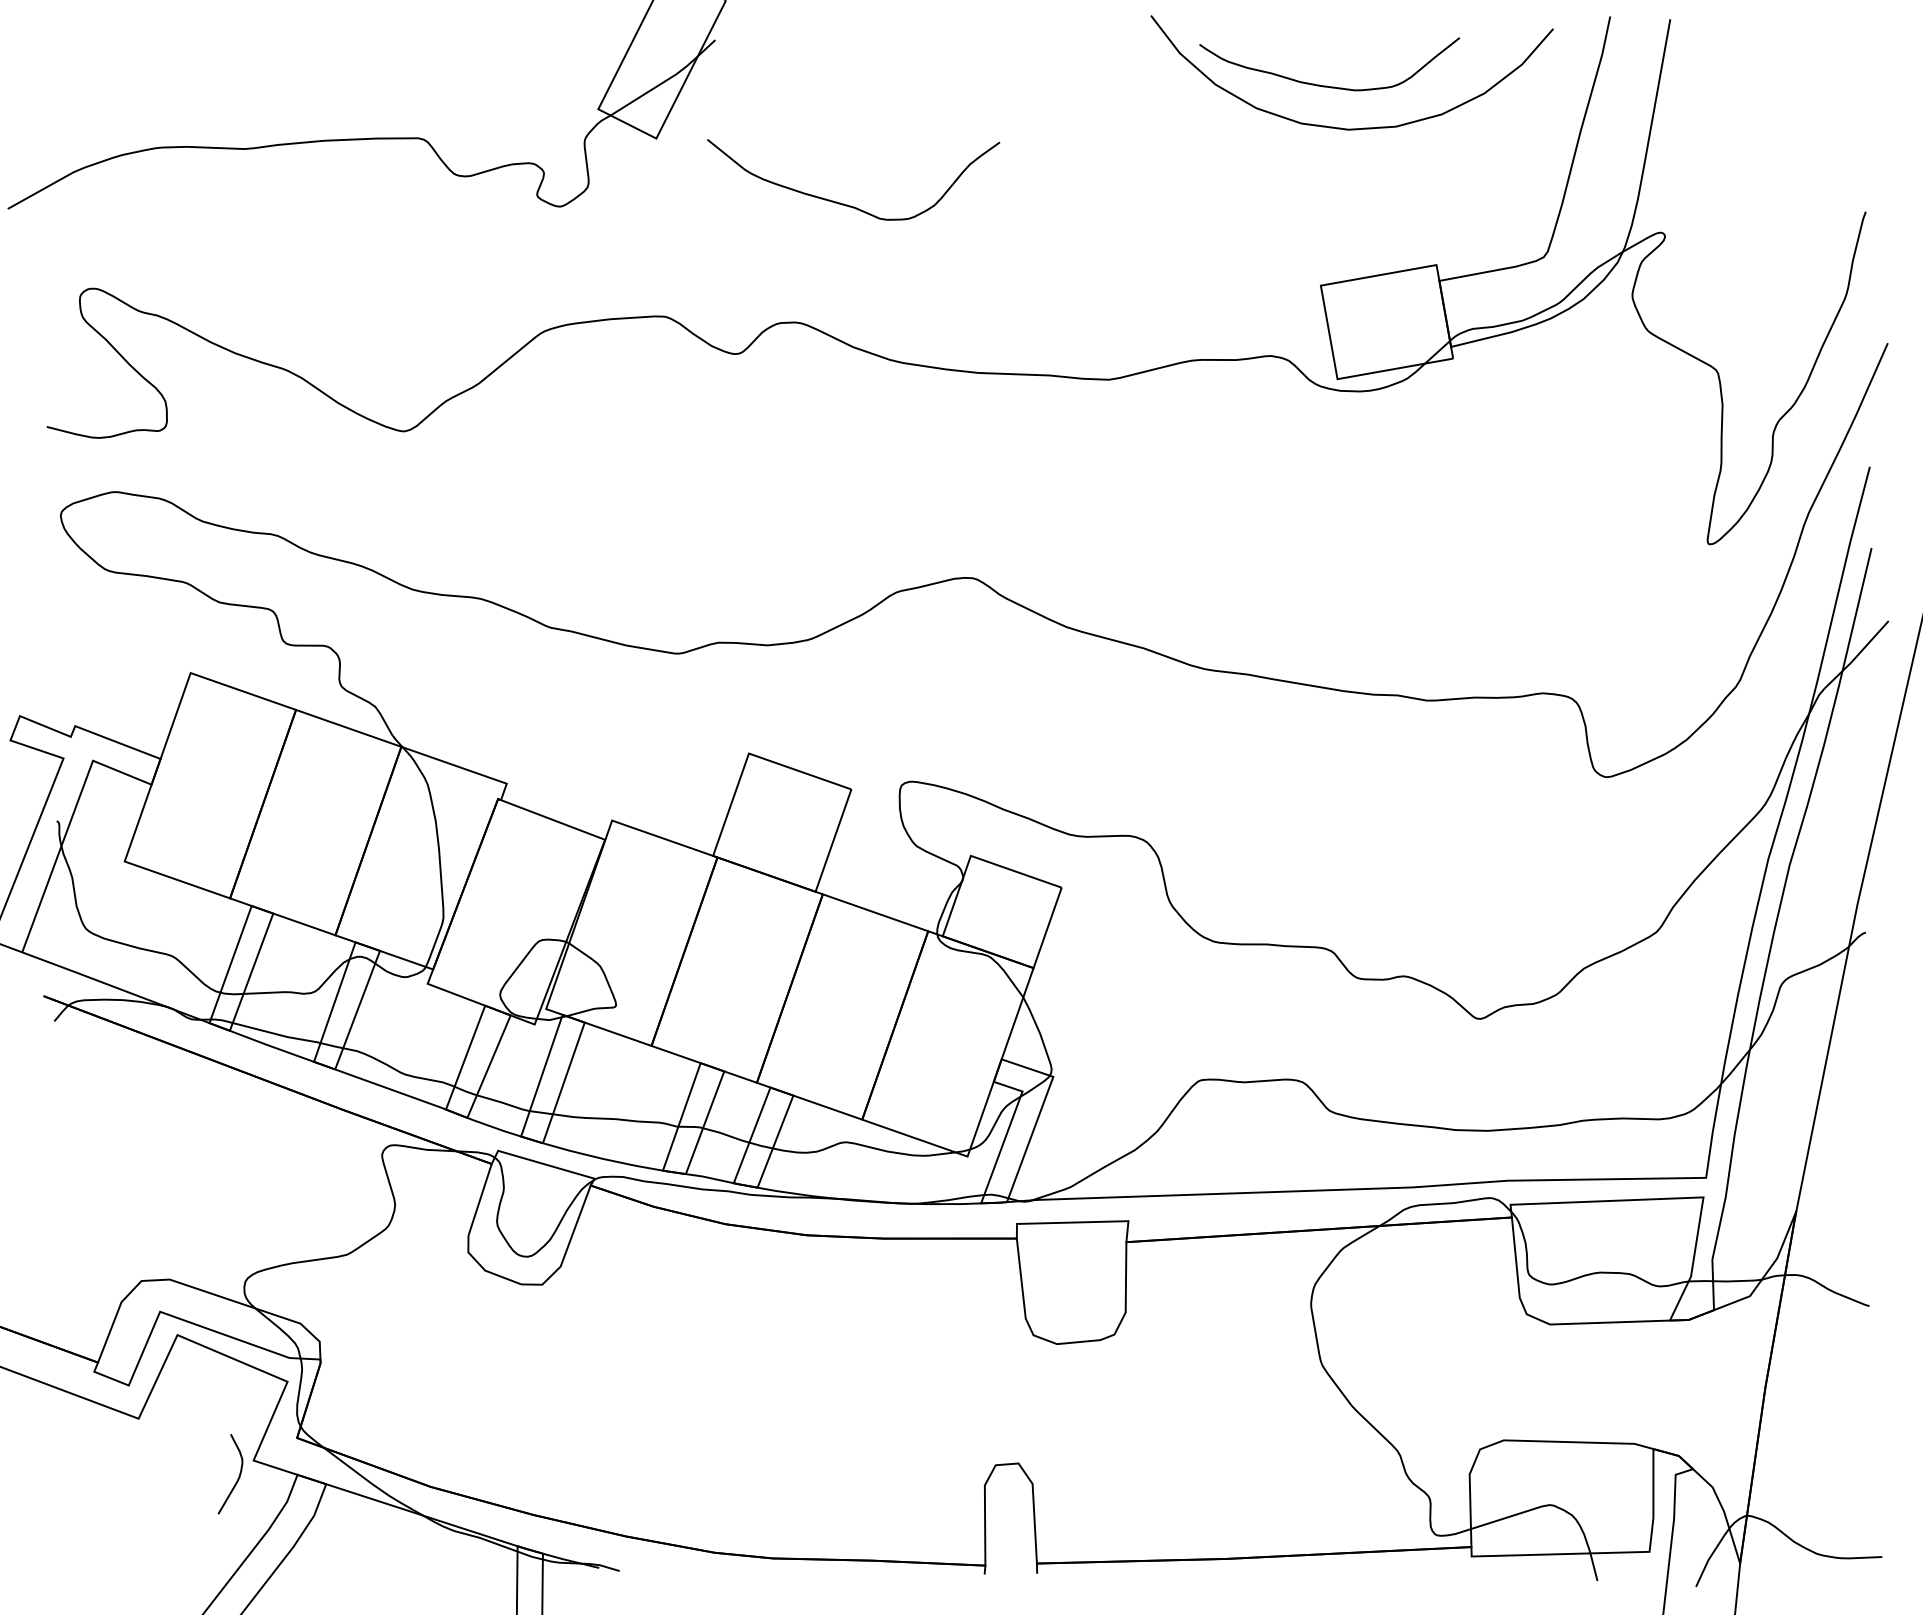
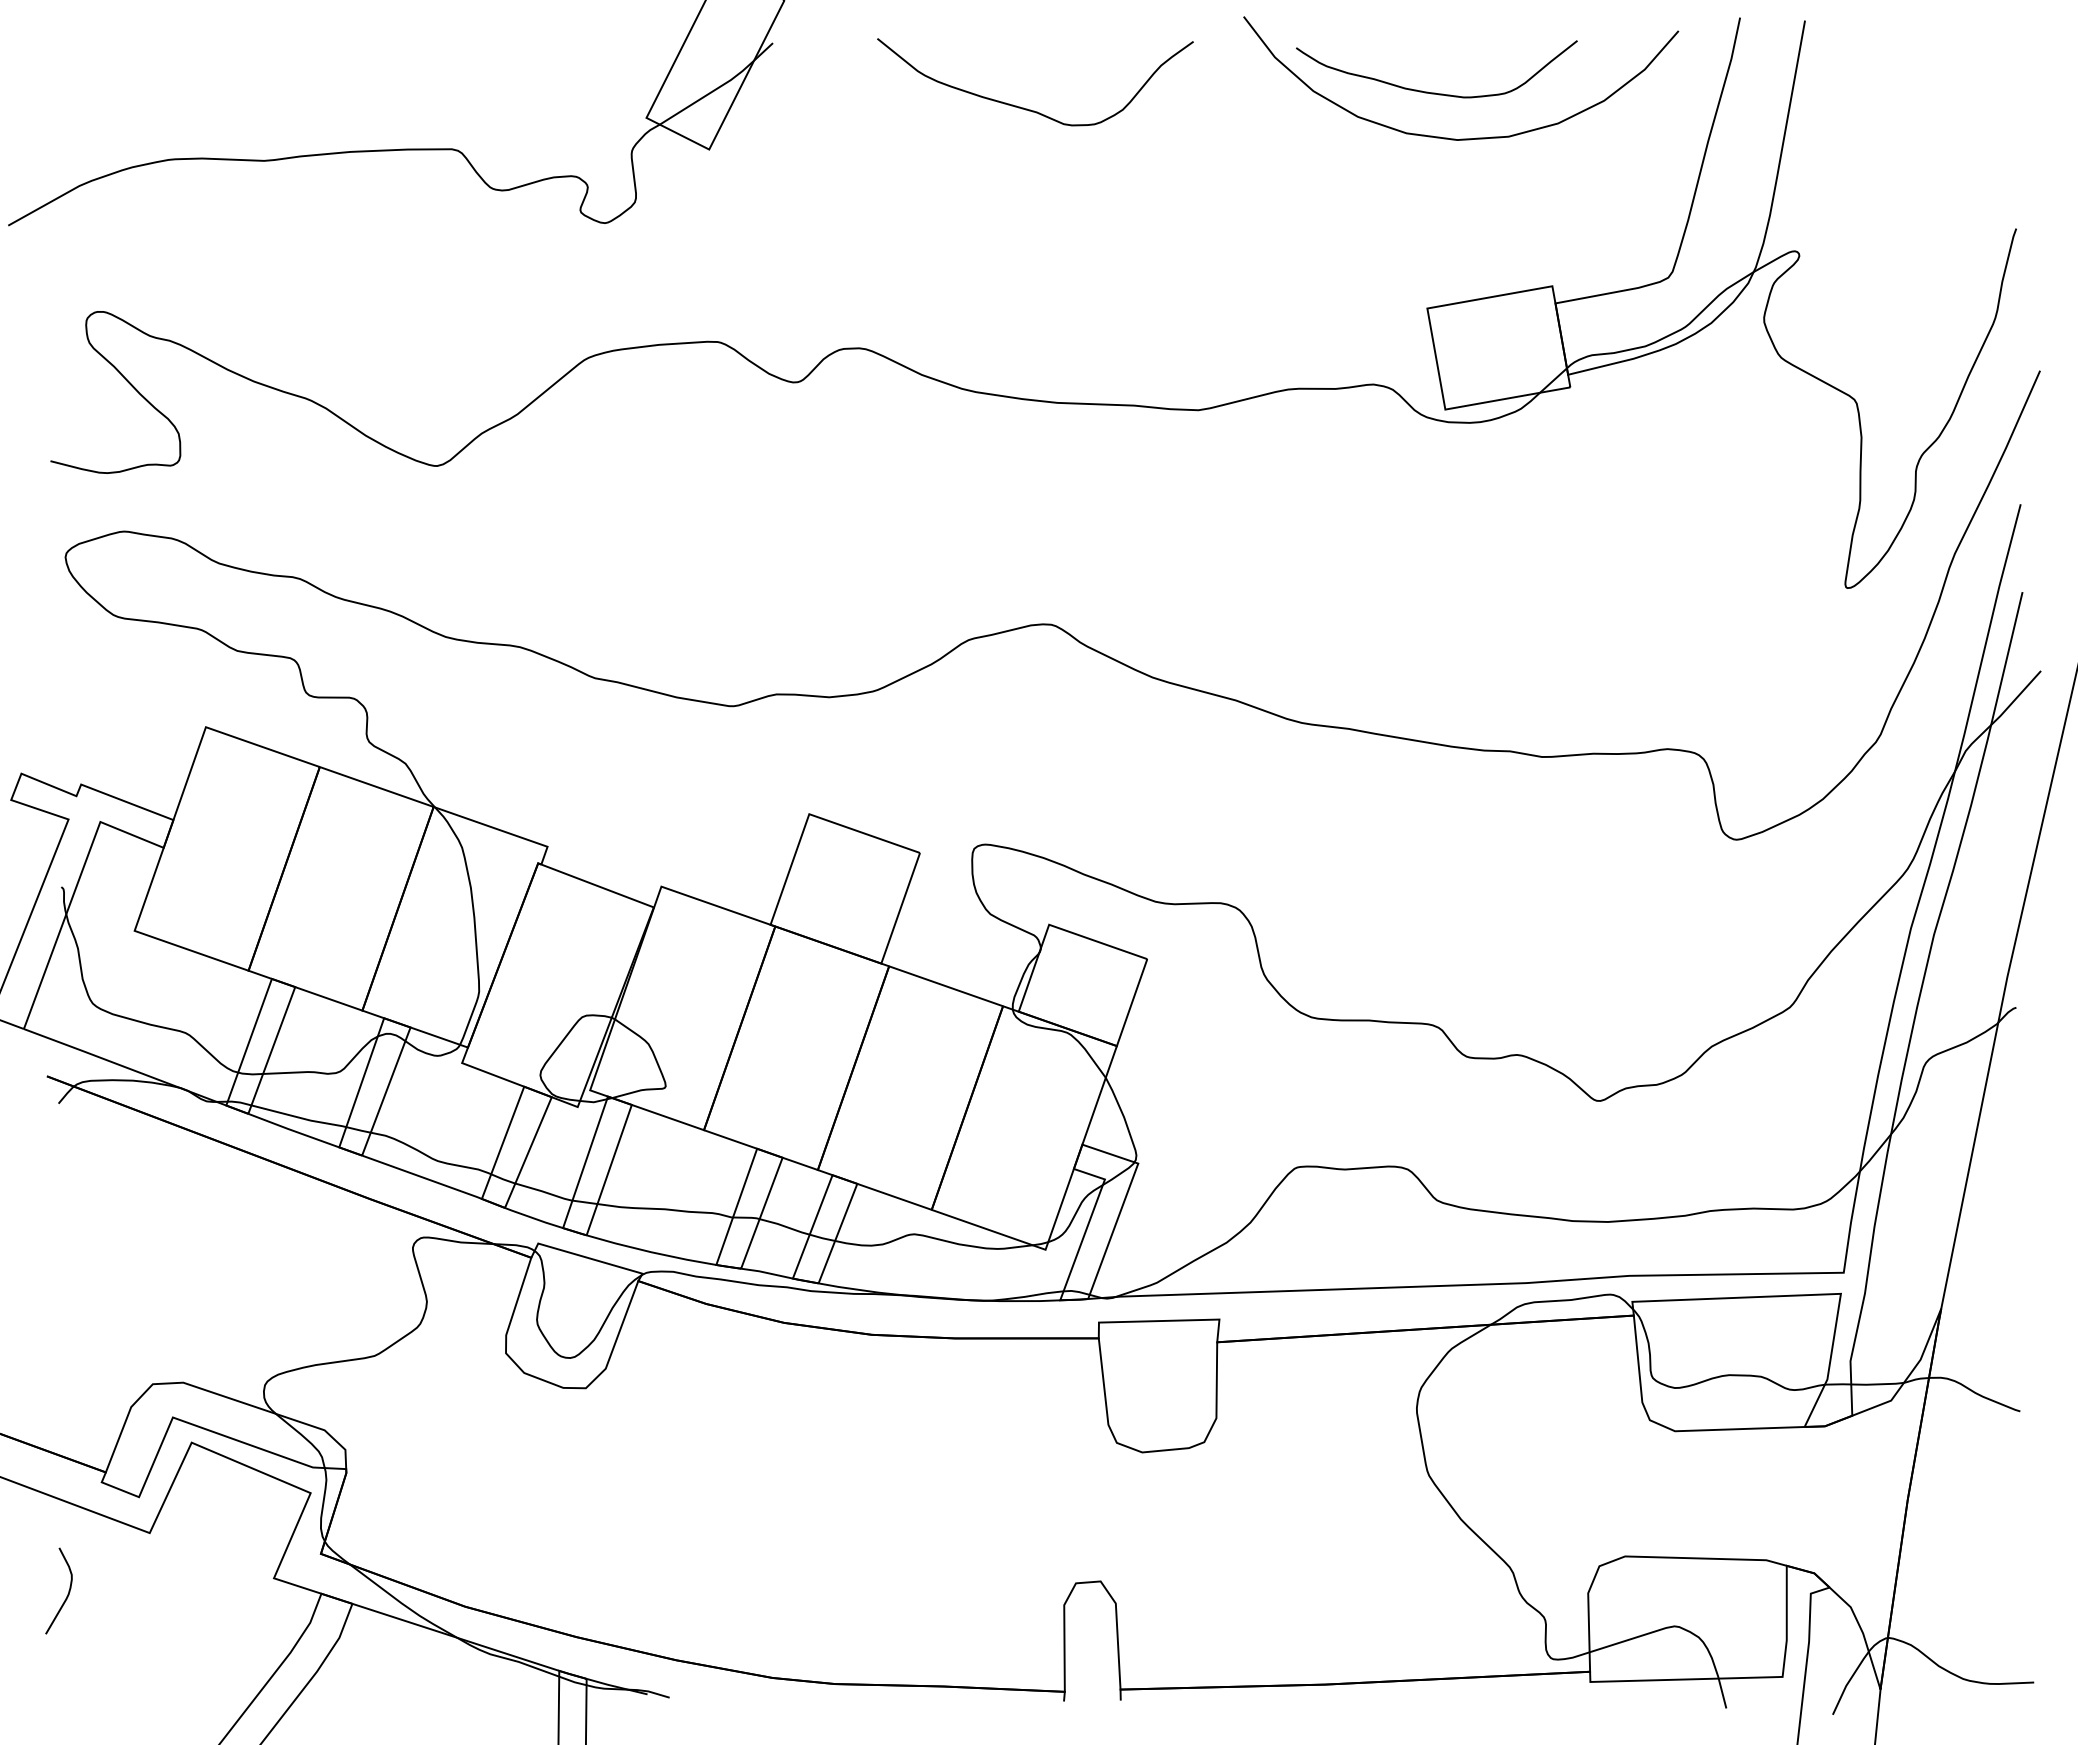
curve: (846, 204) -> (1027, 108), moved
curve: (238, 1477) -> (67, 1594), moved

